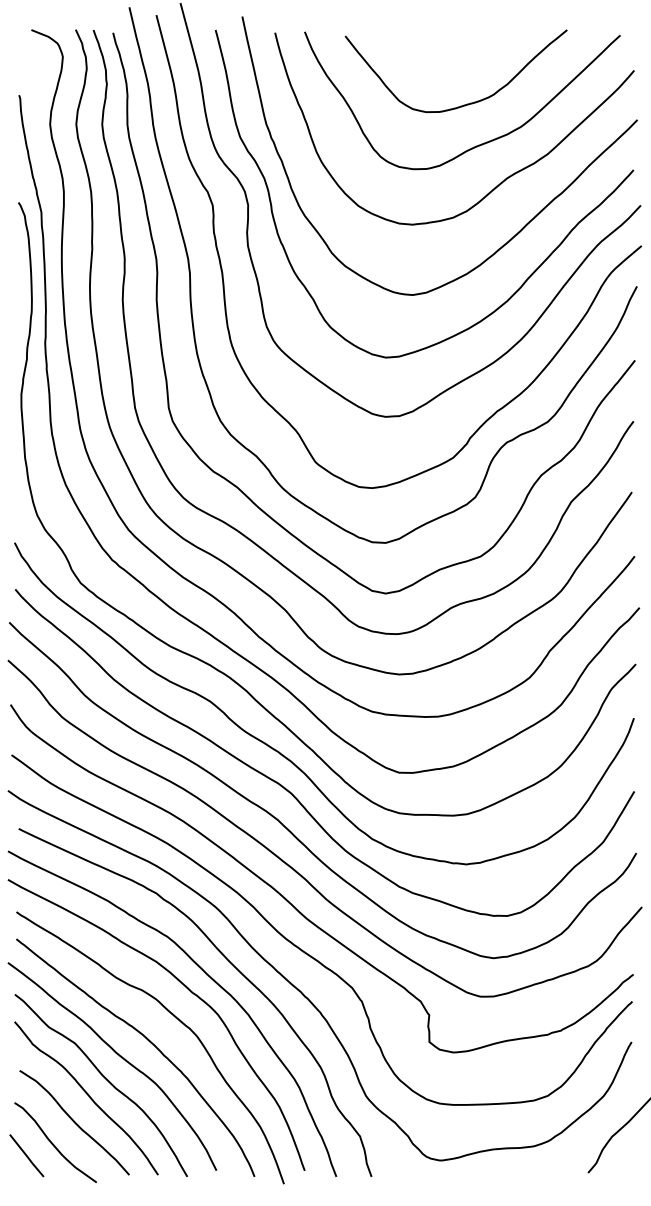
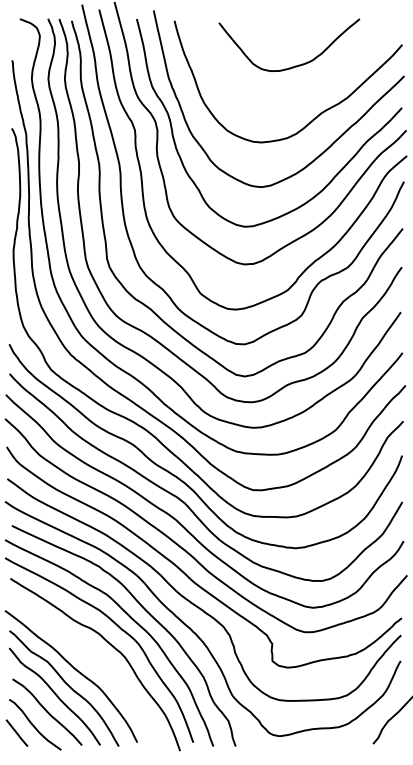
curve: (476, 144) -> (302, 91), removed
curve: (148, 1042) -> (94, 661), removed

